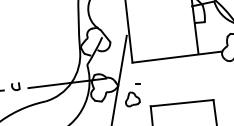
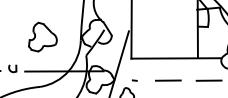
part: (42, 52) -> (43, 37), added
line: (212, 74) -> (209, 79), added
line: (171, 79) -> (168, 79), added

